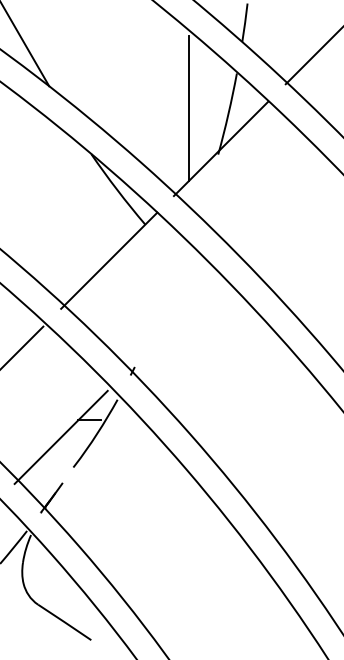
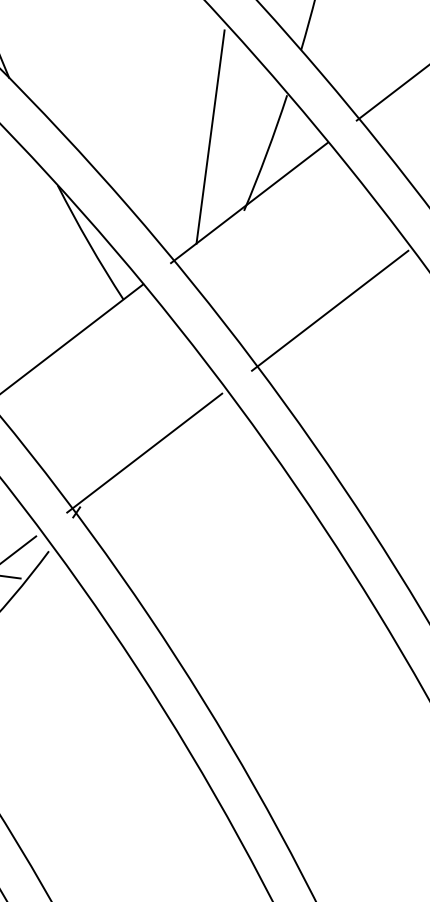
line: (284, 213) -> (329, 310), added
line: (172, 325) -> (143, 452), added

